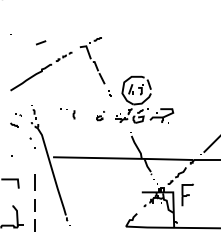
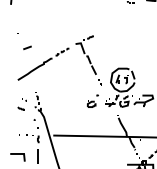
line: (41, 42) -> (27, 47), moved
part: (67, 113) -> (32, 138), moved
part: (100, 115) -> (92, 100), size x1.67

